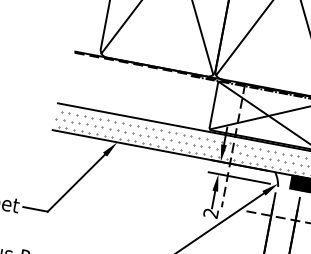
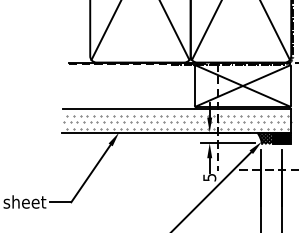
hatch: (282, 180) -> (264, 138), added
text: (210, 213) -> (209, 177), 2 -> 5

